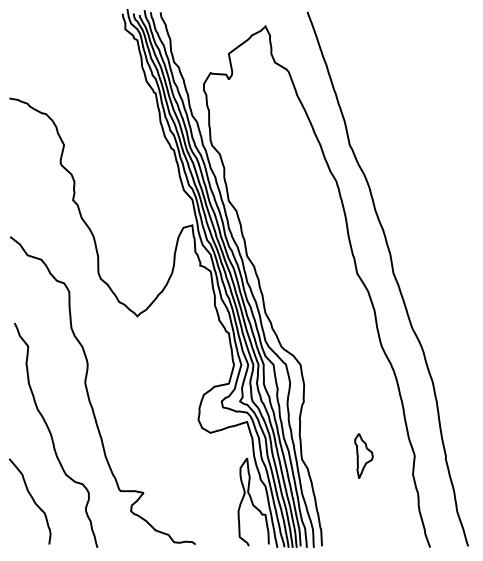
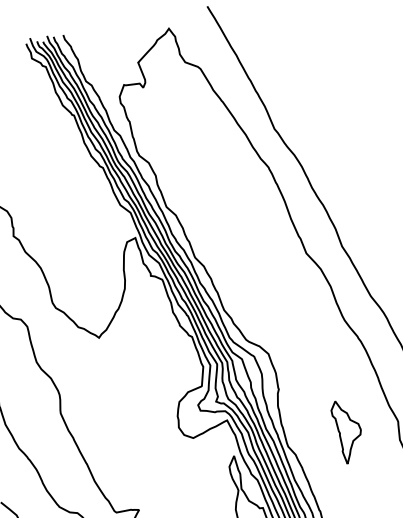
part: (363, 455) -> (347, 430), size x1.43

